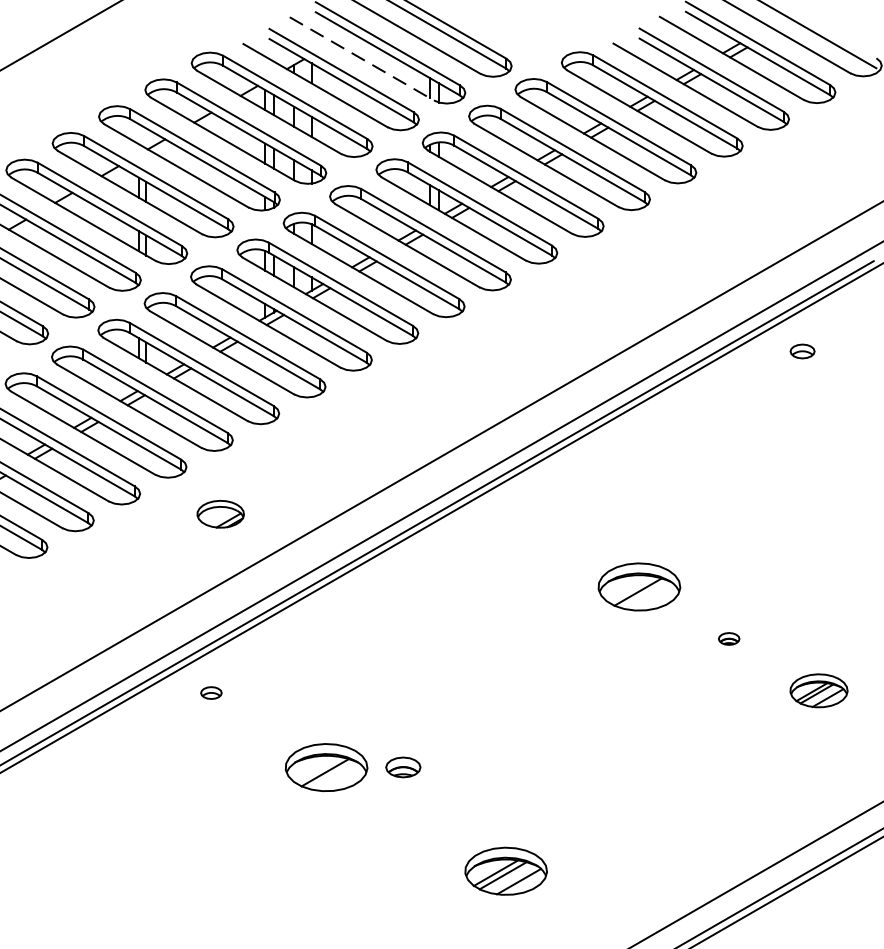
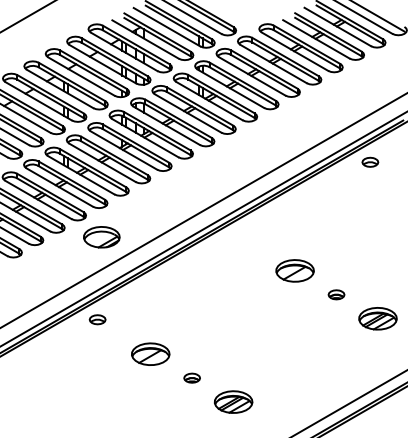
line: (362, 59) -> (167, 27), dashed -> solid
part: (802, 349) -> (370, 161), size x1.43
part: (219, 514) -> (101, 237), size x1.67
part: (729, 638) -> (336, 294), size x1.67
part: (817, 690) -> (377, 318), size x1.43
part: (211, 692) -> (97, 319), size x1.67
part: (401, 765) -> (191, 377), moved

